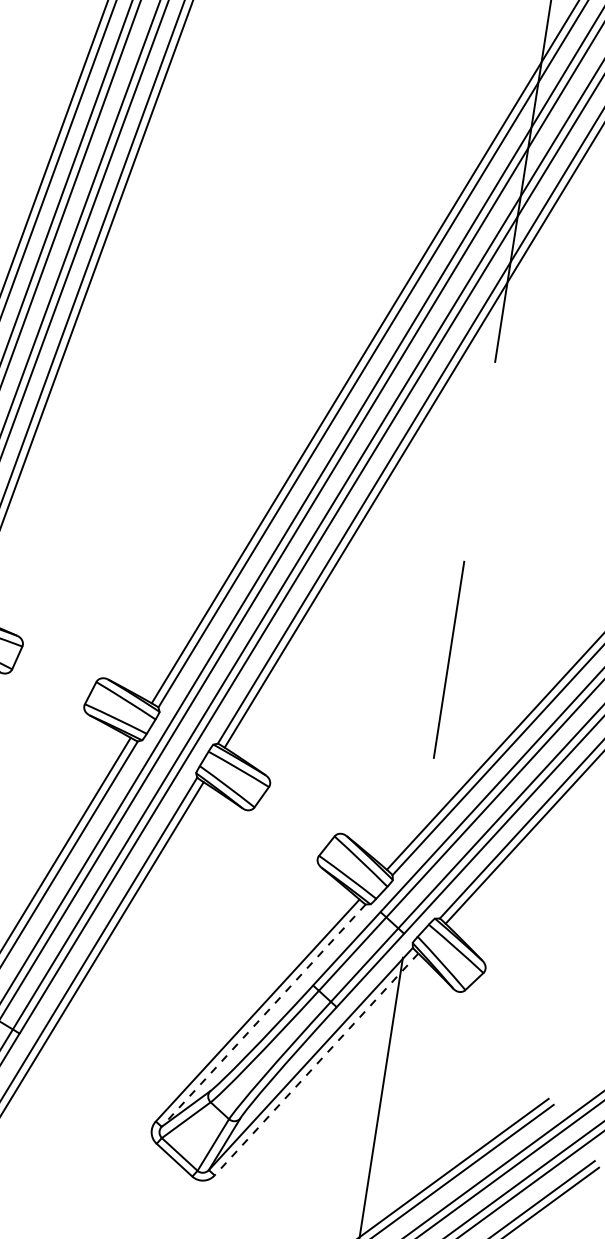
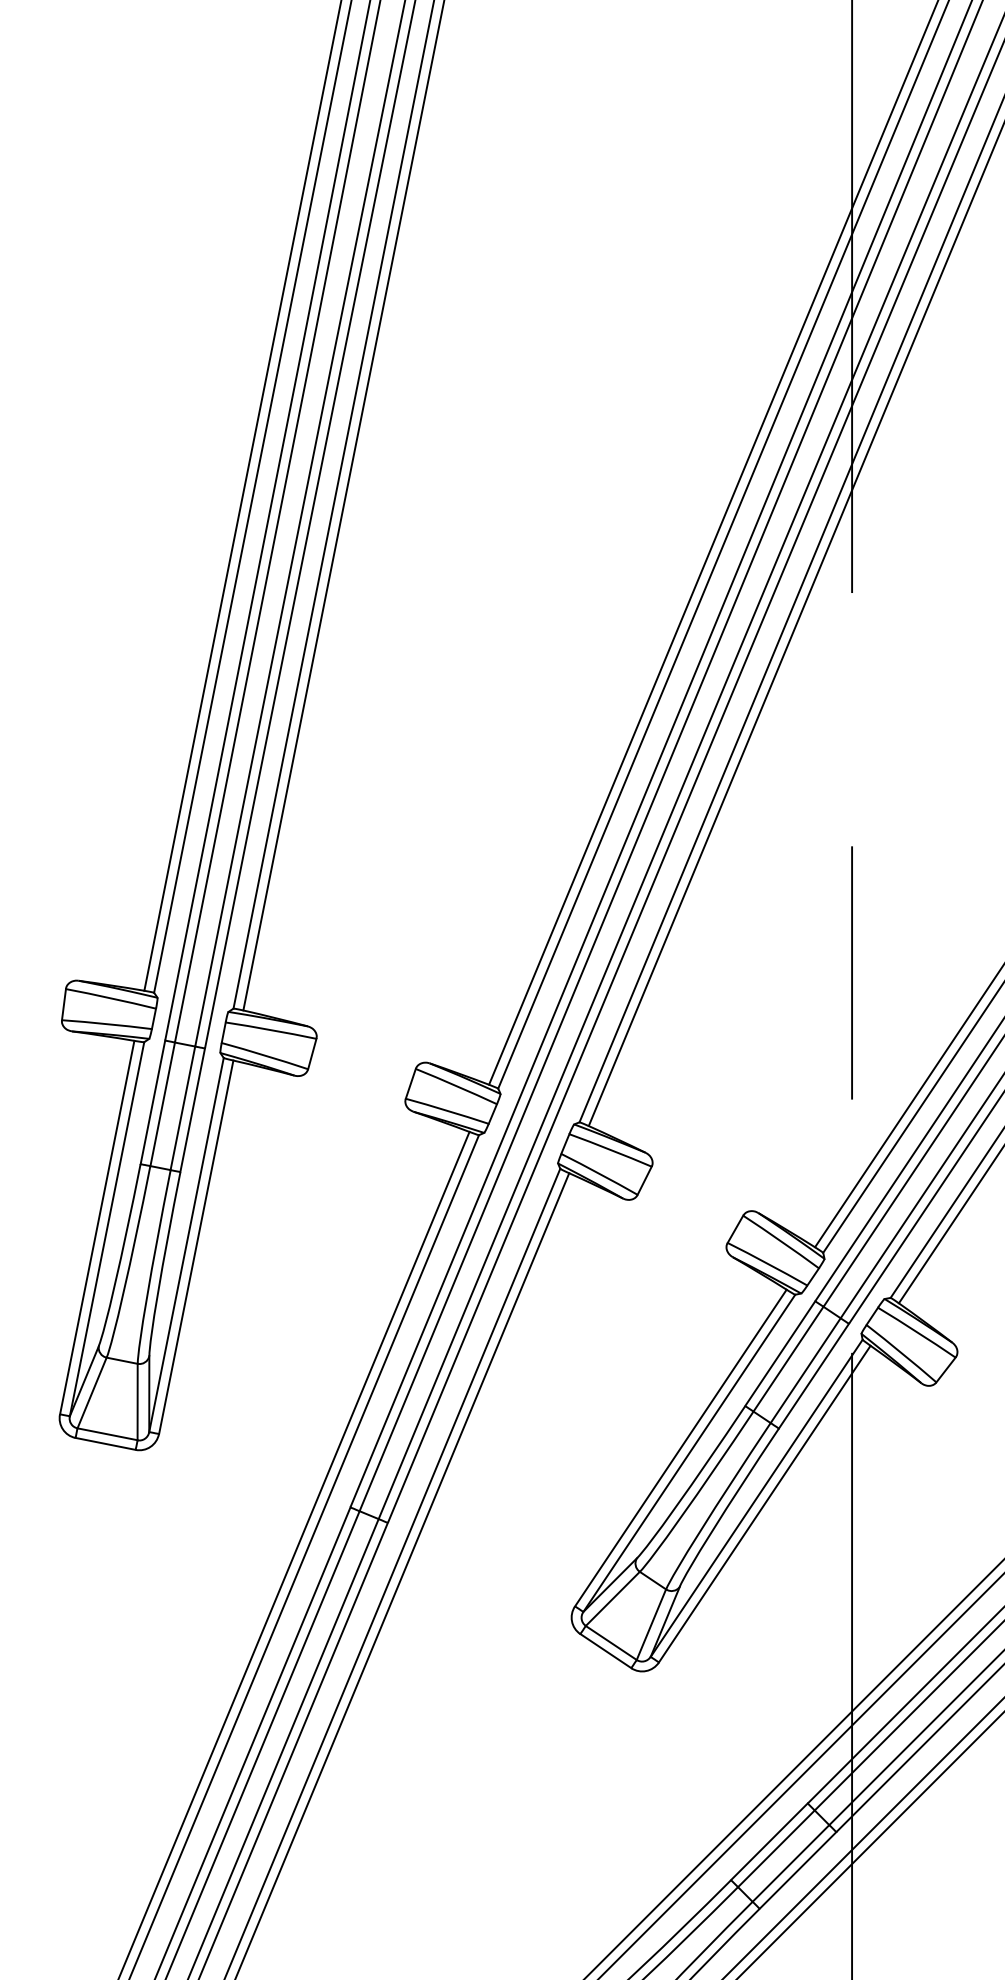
line: (263, 1015) -> (689, 1453), dashed -> solid
line: (316, 1064) -> (764, 1504), dashed -> solid

